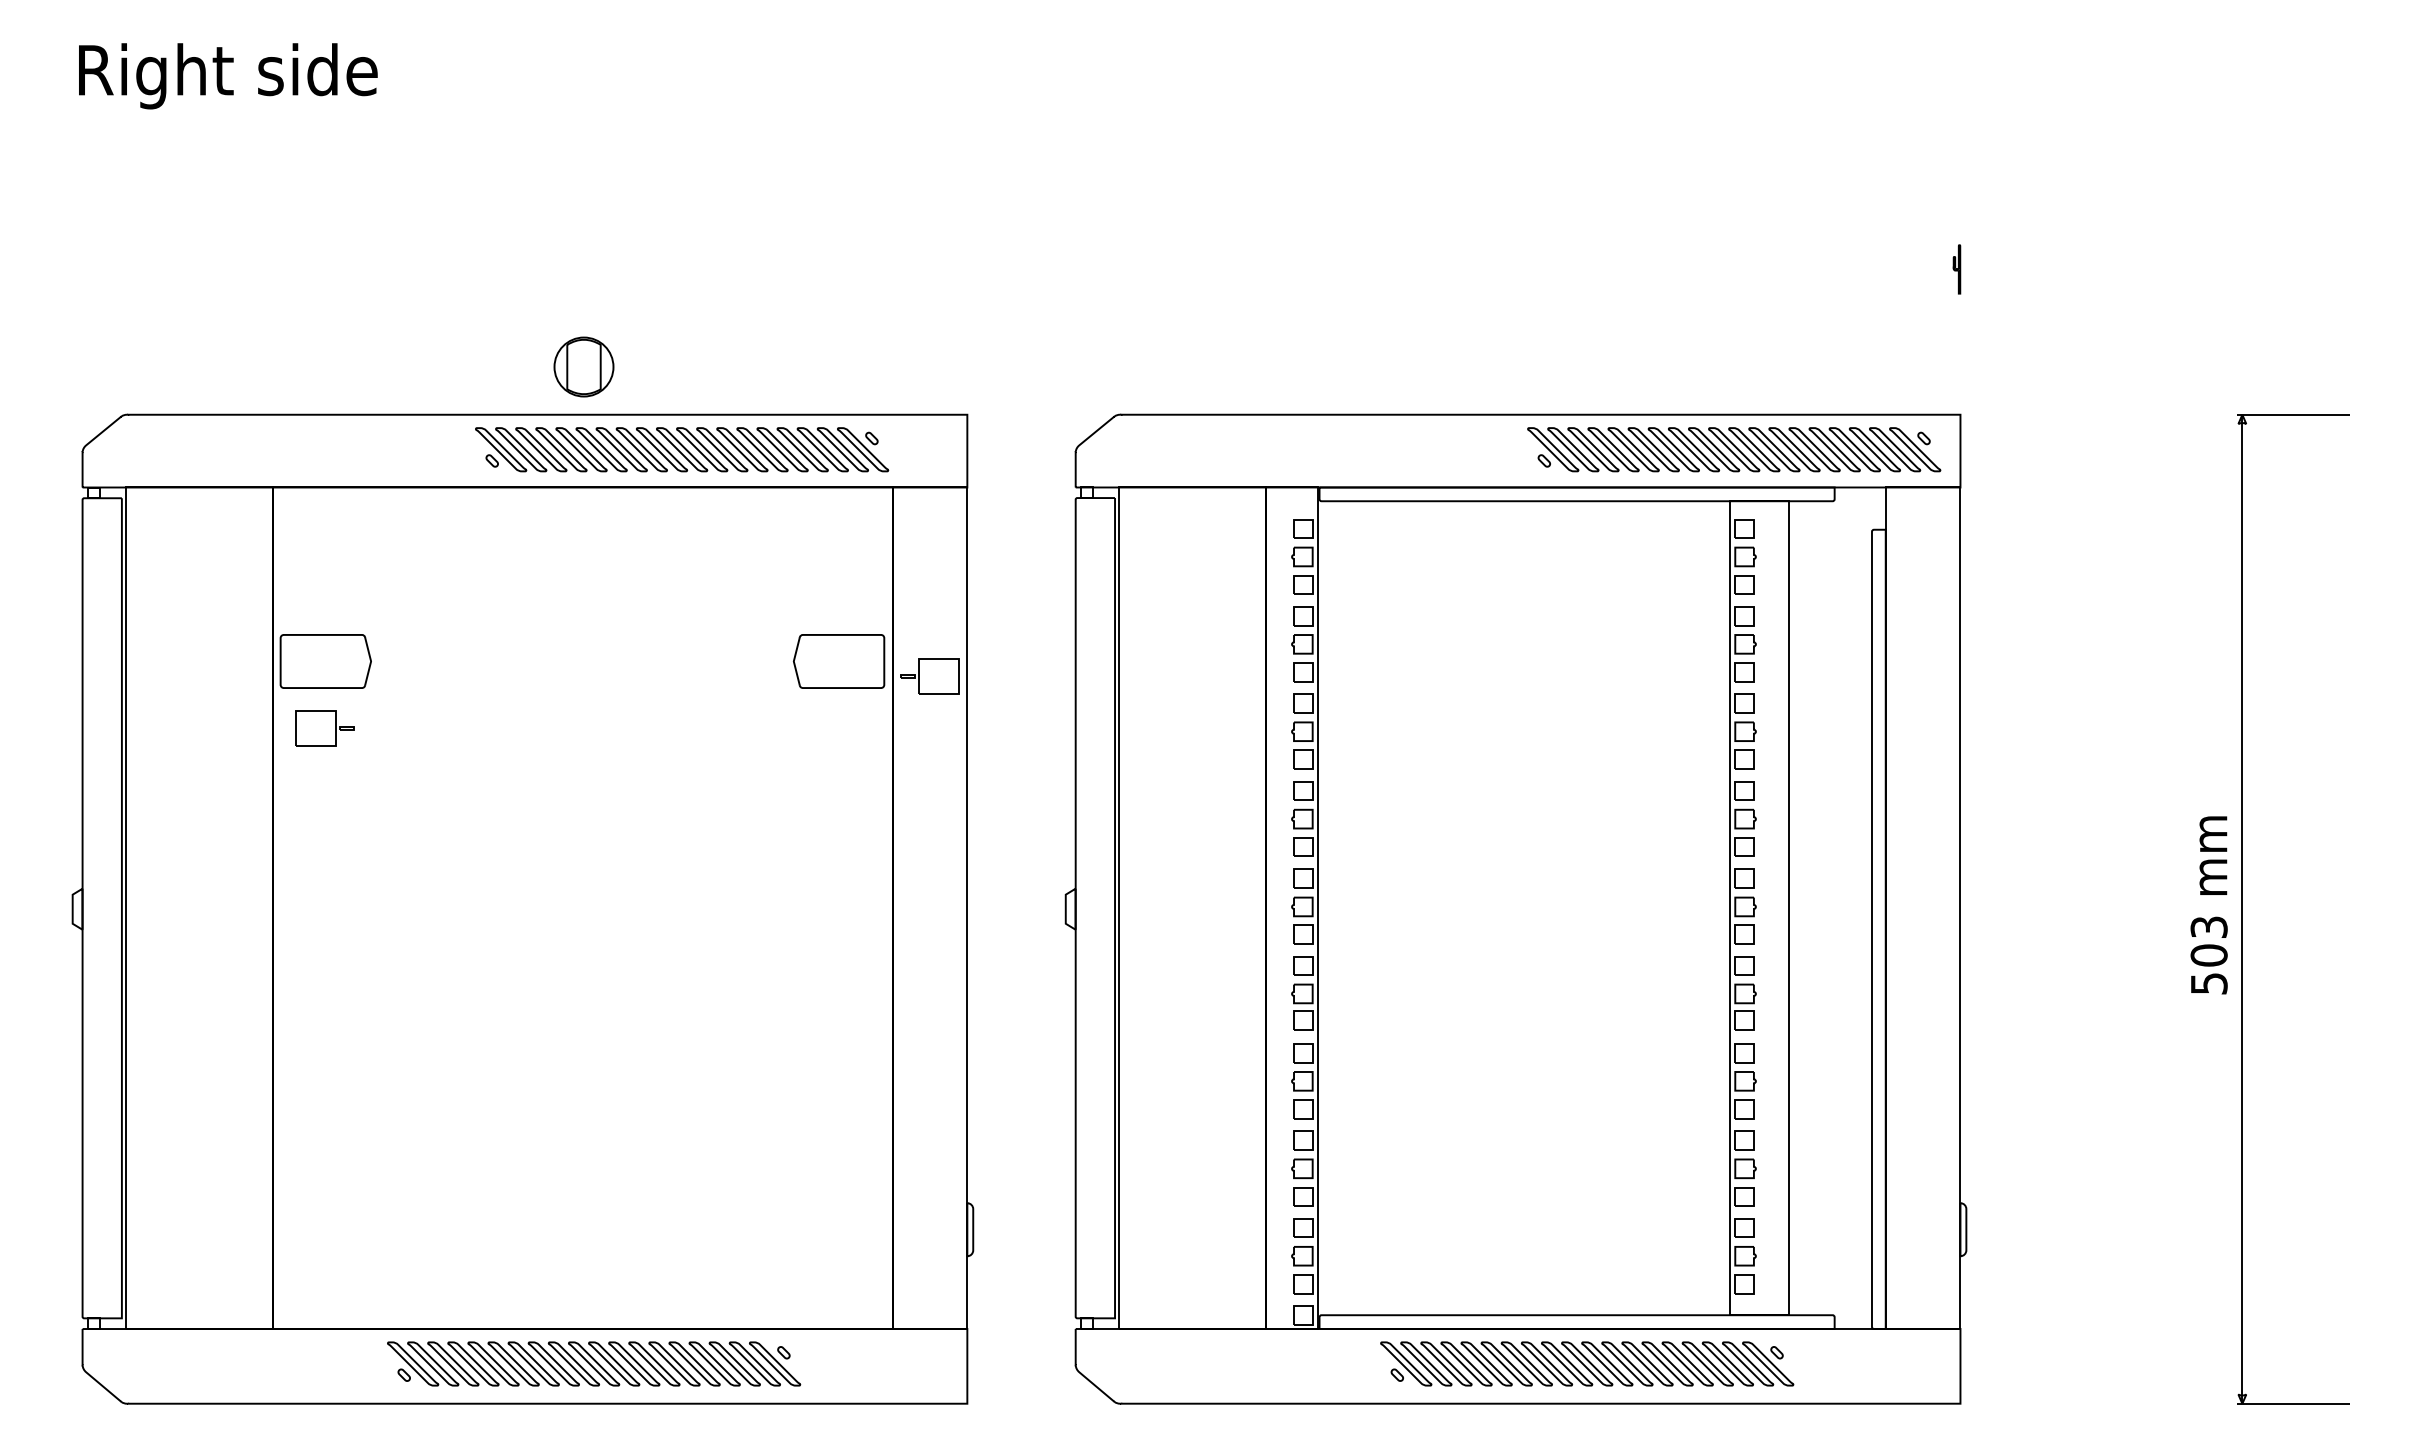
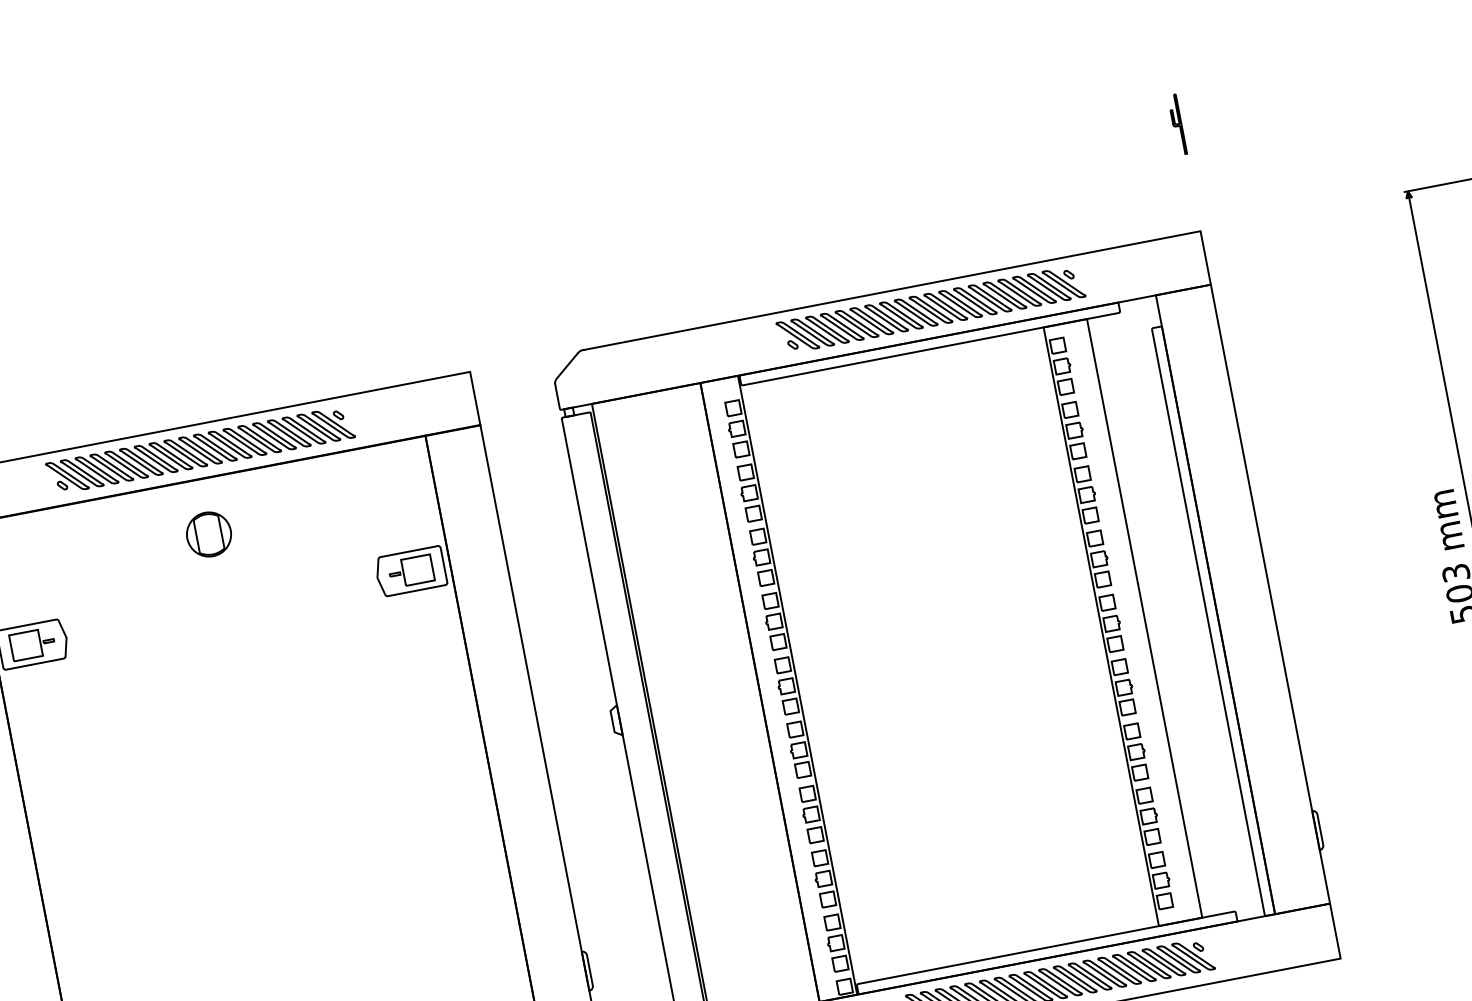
part: (1956, 269) -> (1177, 124), size x1.67
part: (583, 366) -> (208, 534), moved
part: (682, 449) -> (200, 450), moved
part: (1734, 449) -> (931, 309), moved
part: (929, 676) -> (411, 571), moved
part: (324, 728) -> (32, 644), moved

